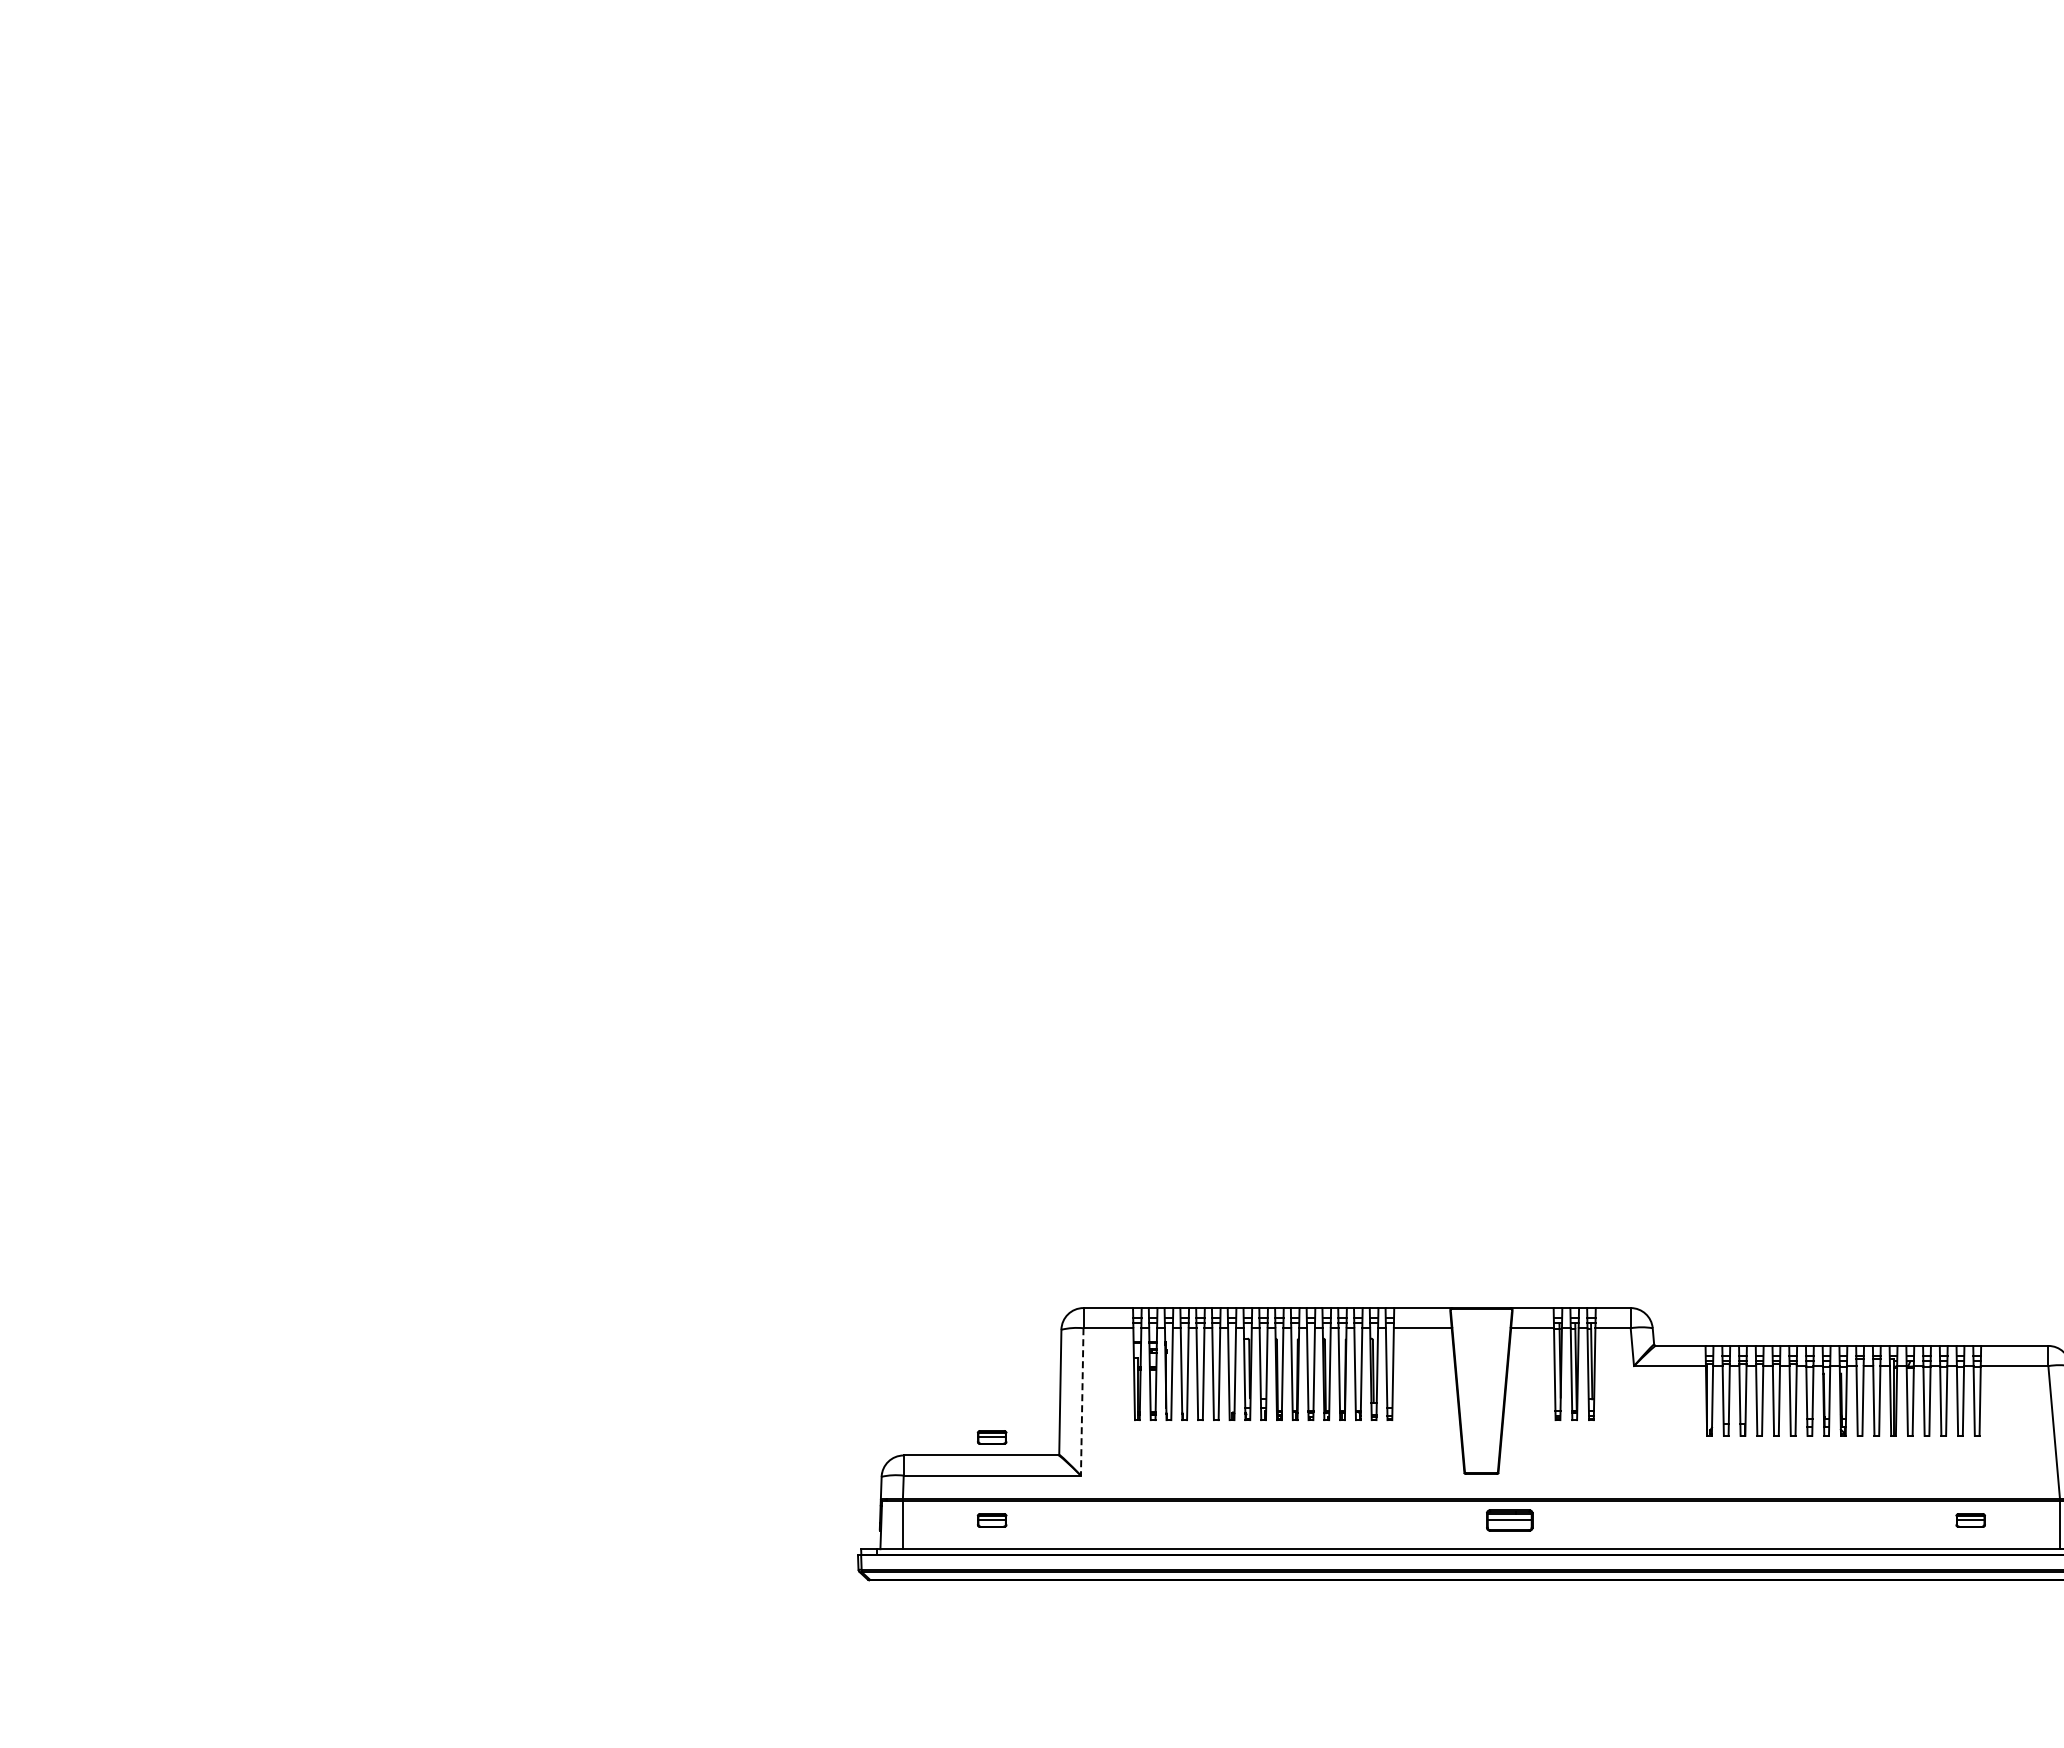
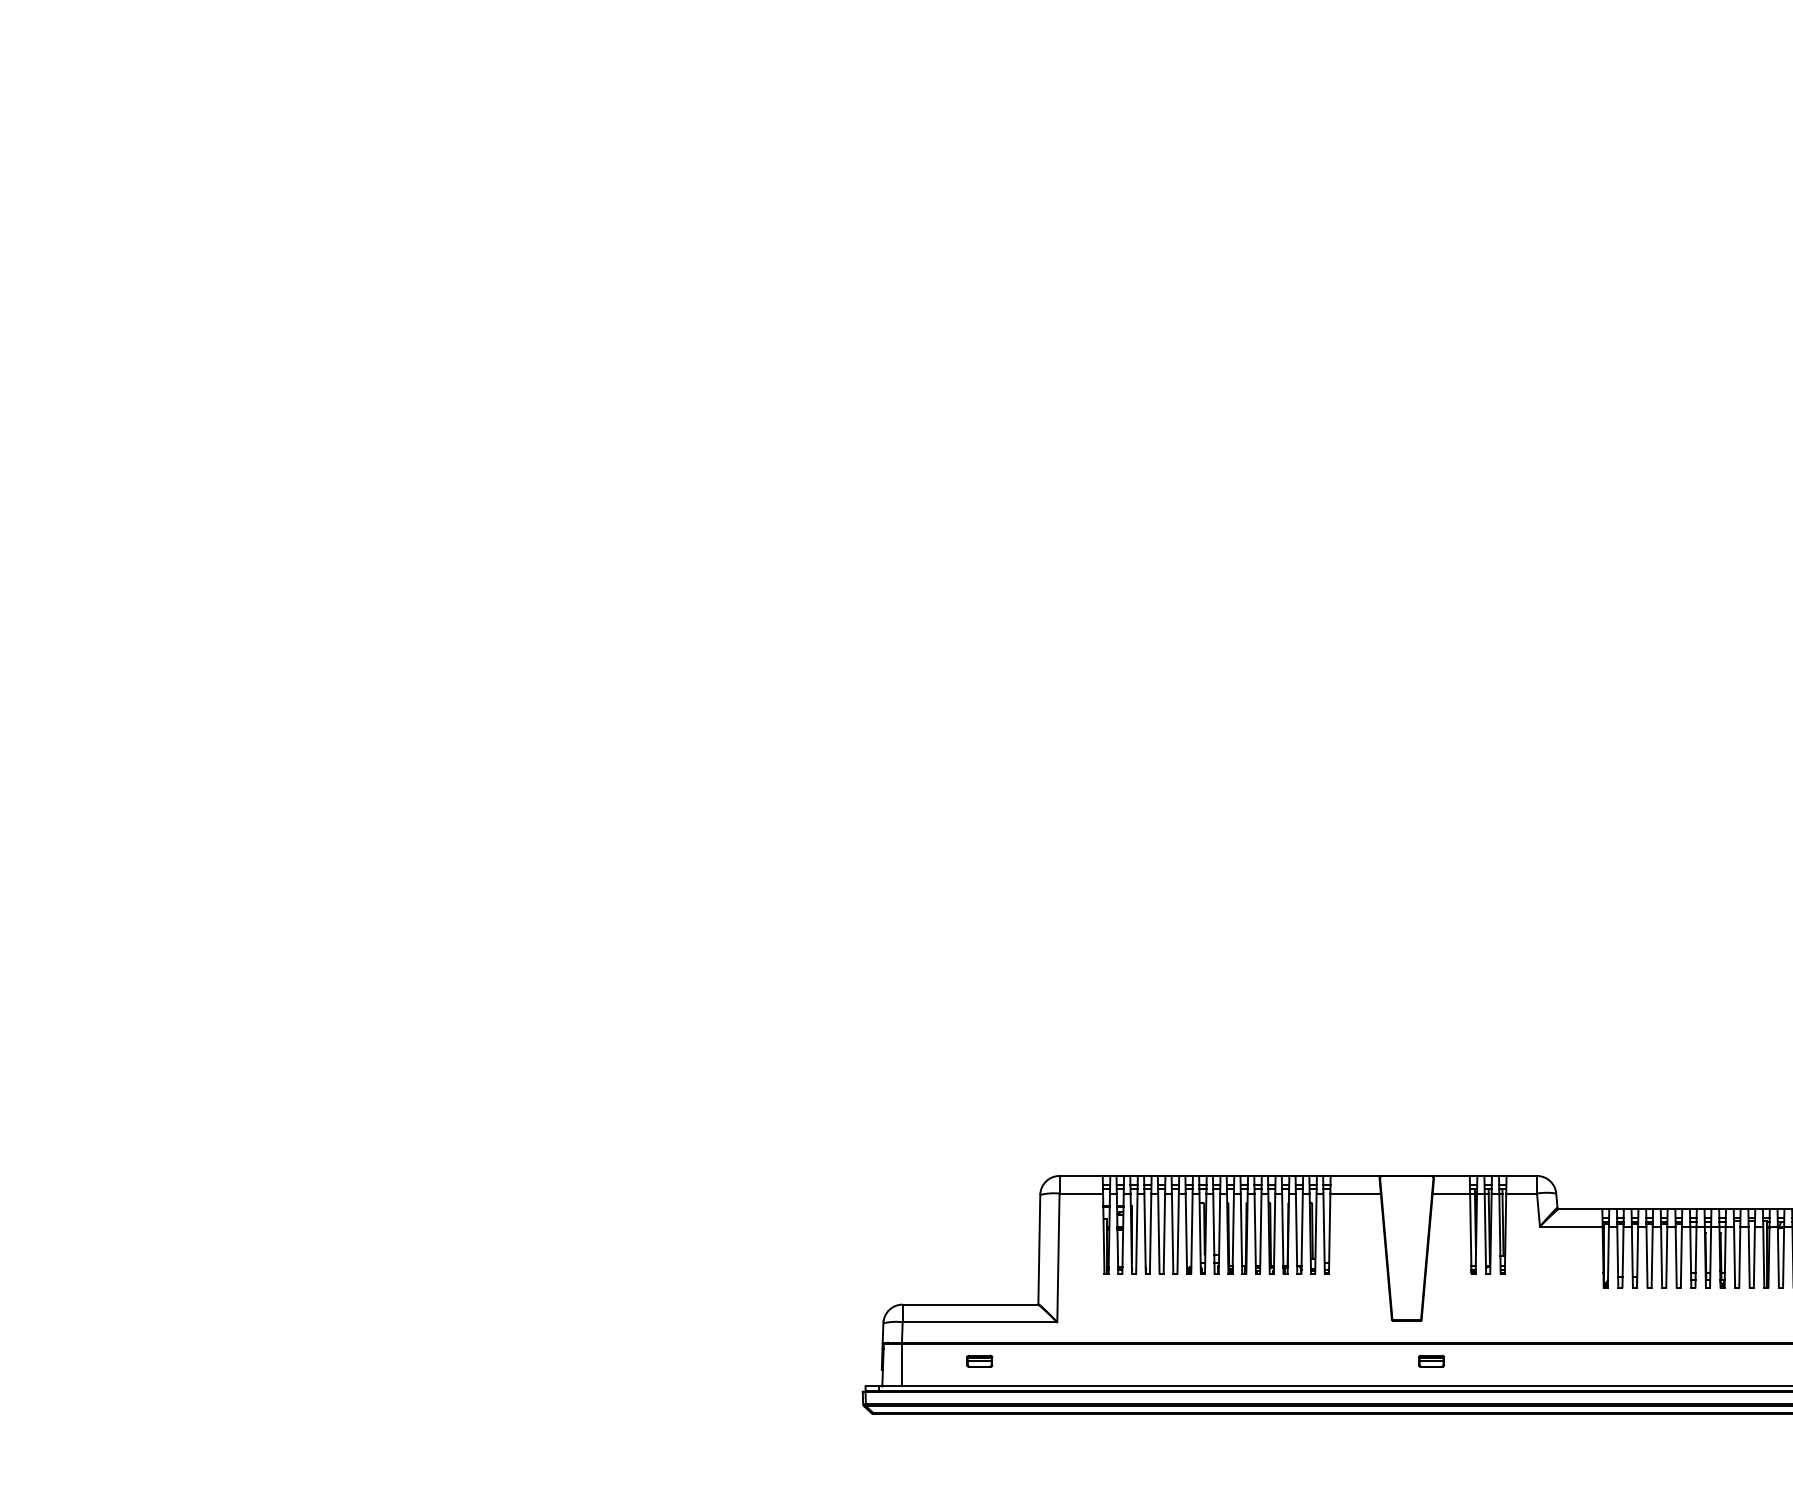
line: (1082, 1401) -> (1058, 1257), dashed -> solid
part: (991, 1437) -> (979, 1288), removed
part: (1509, 1520) -> (1431, 1361), size x0.62

